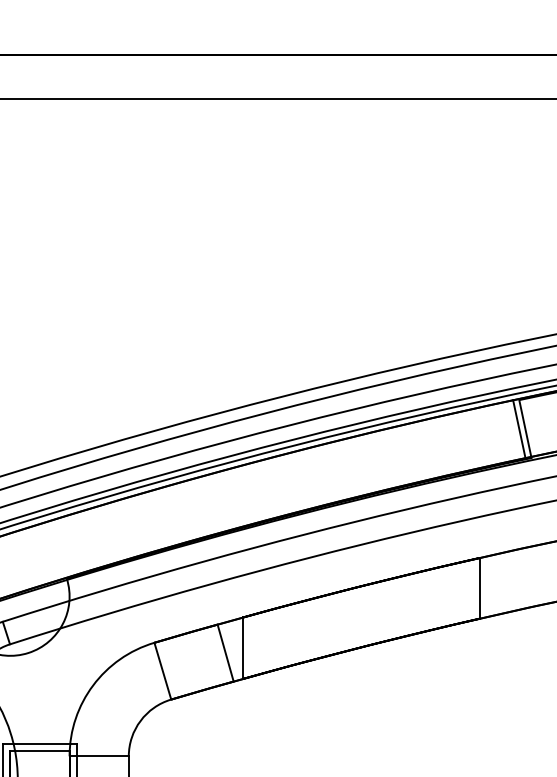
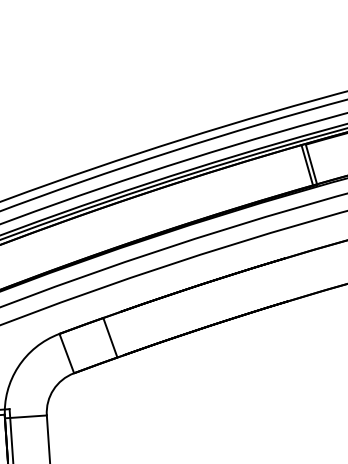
line: (479, 588) -> (286, 279), removed
line: (242, 647) -> (122, 332), removed

